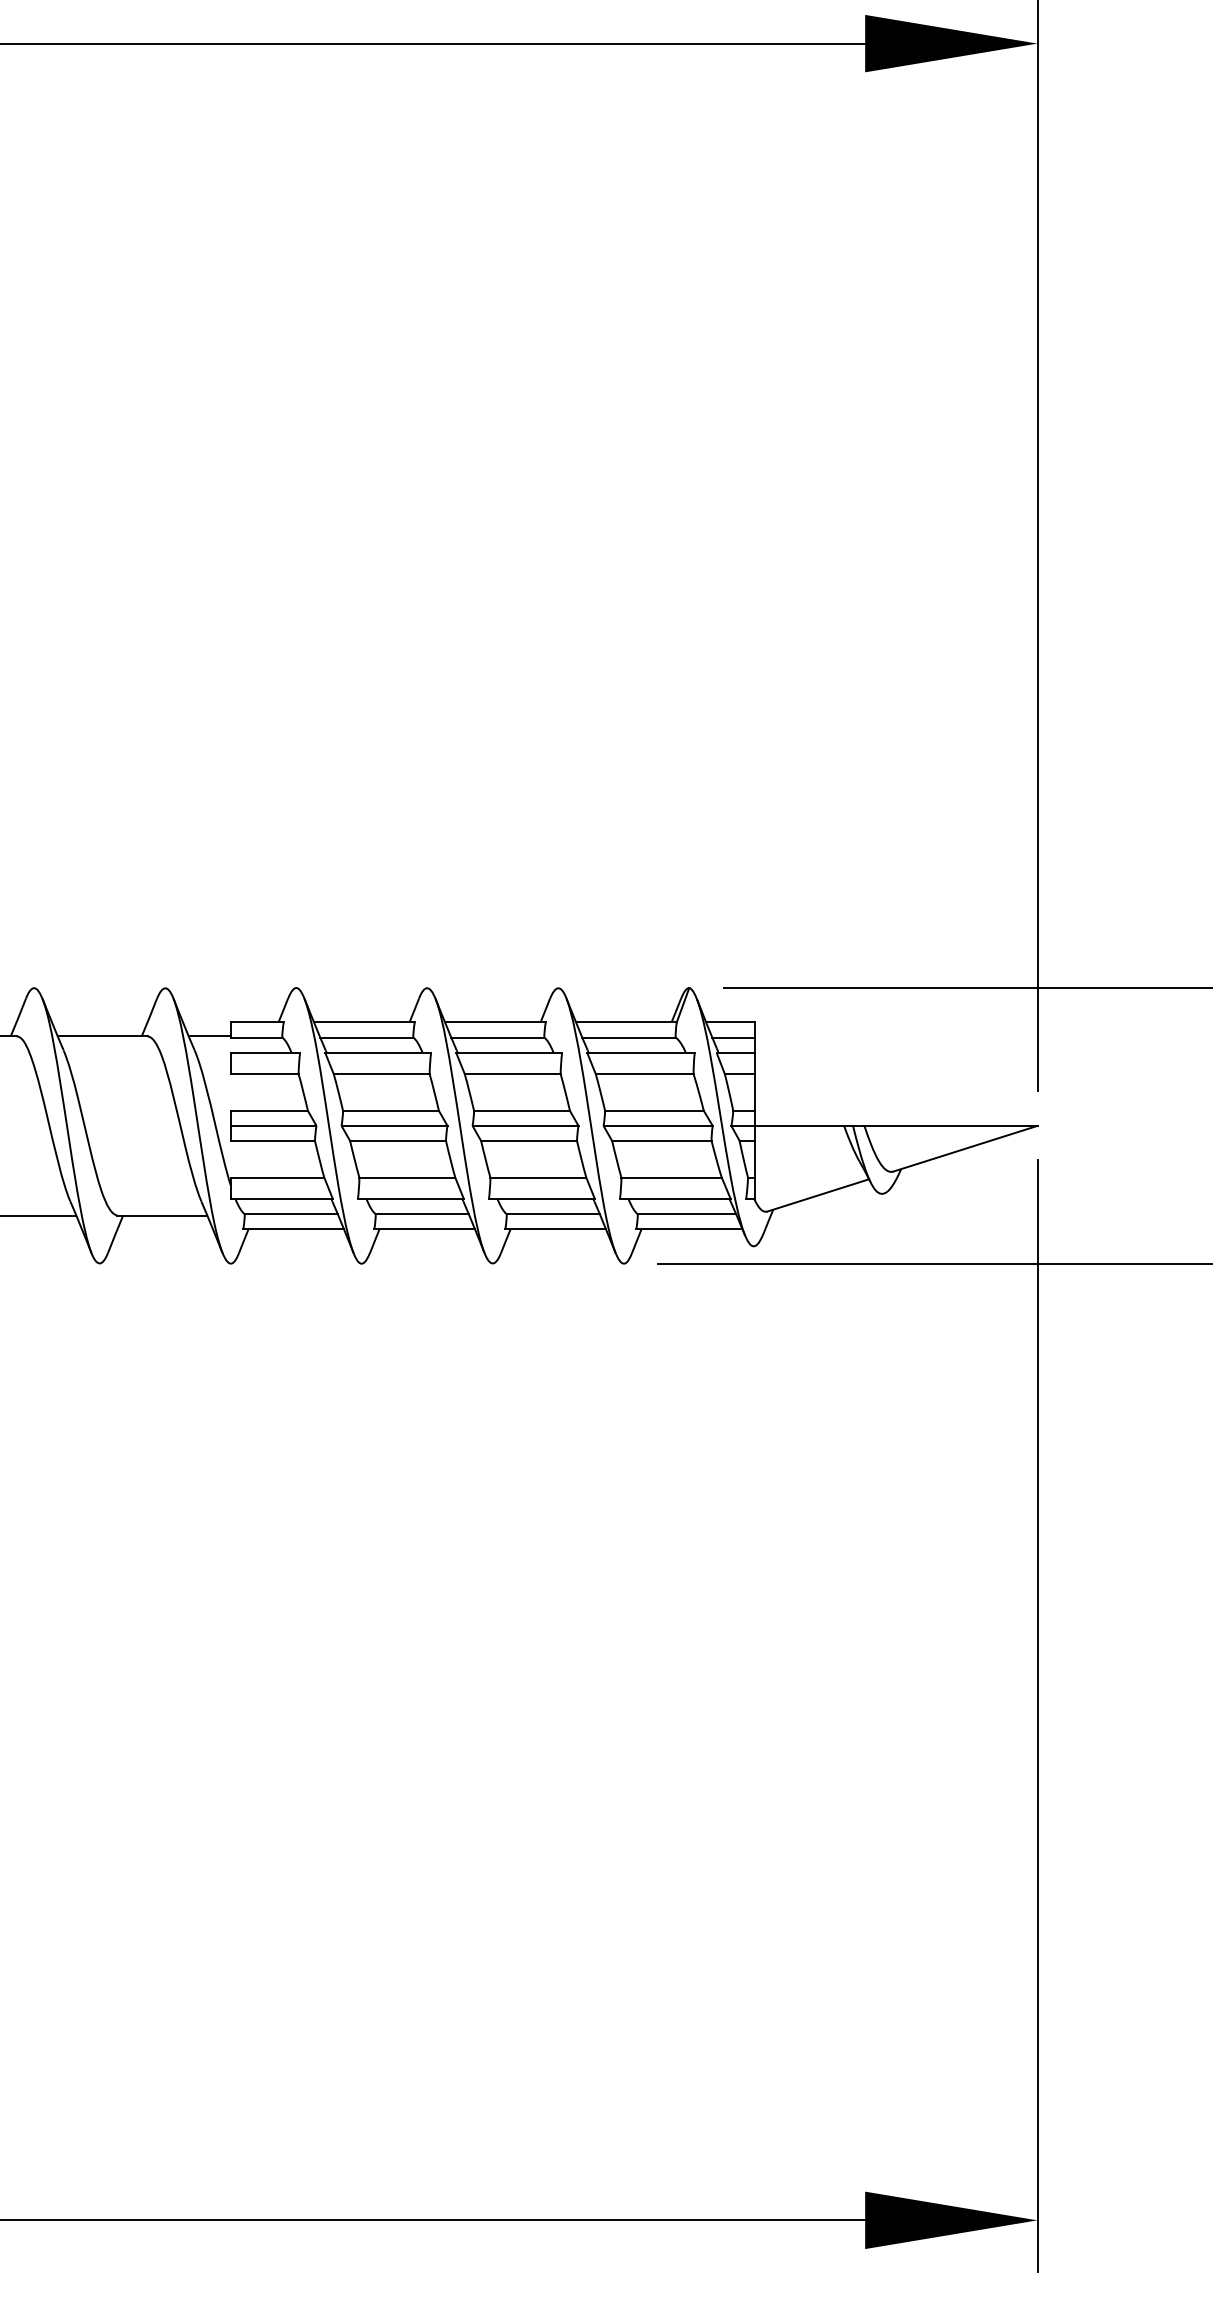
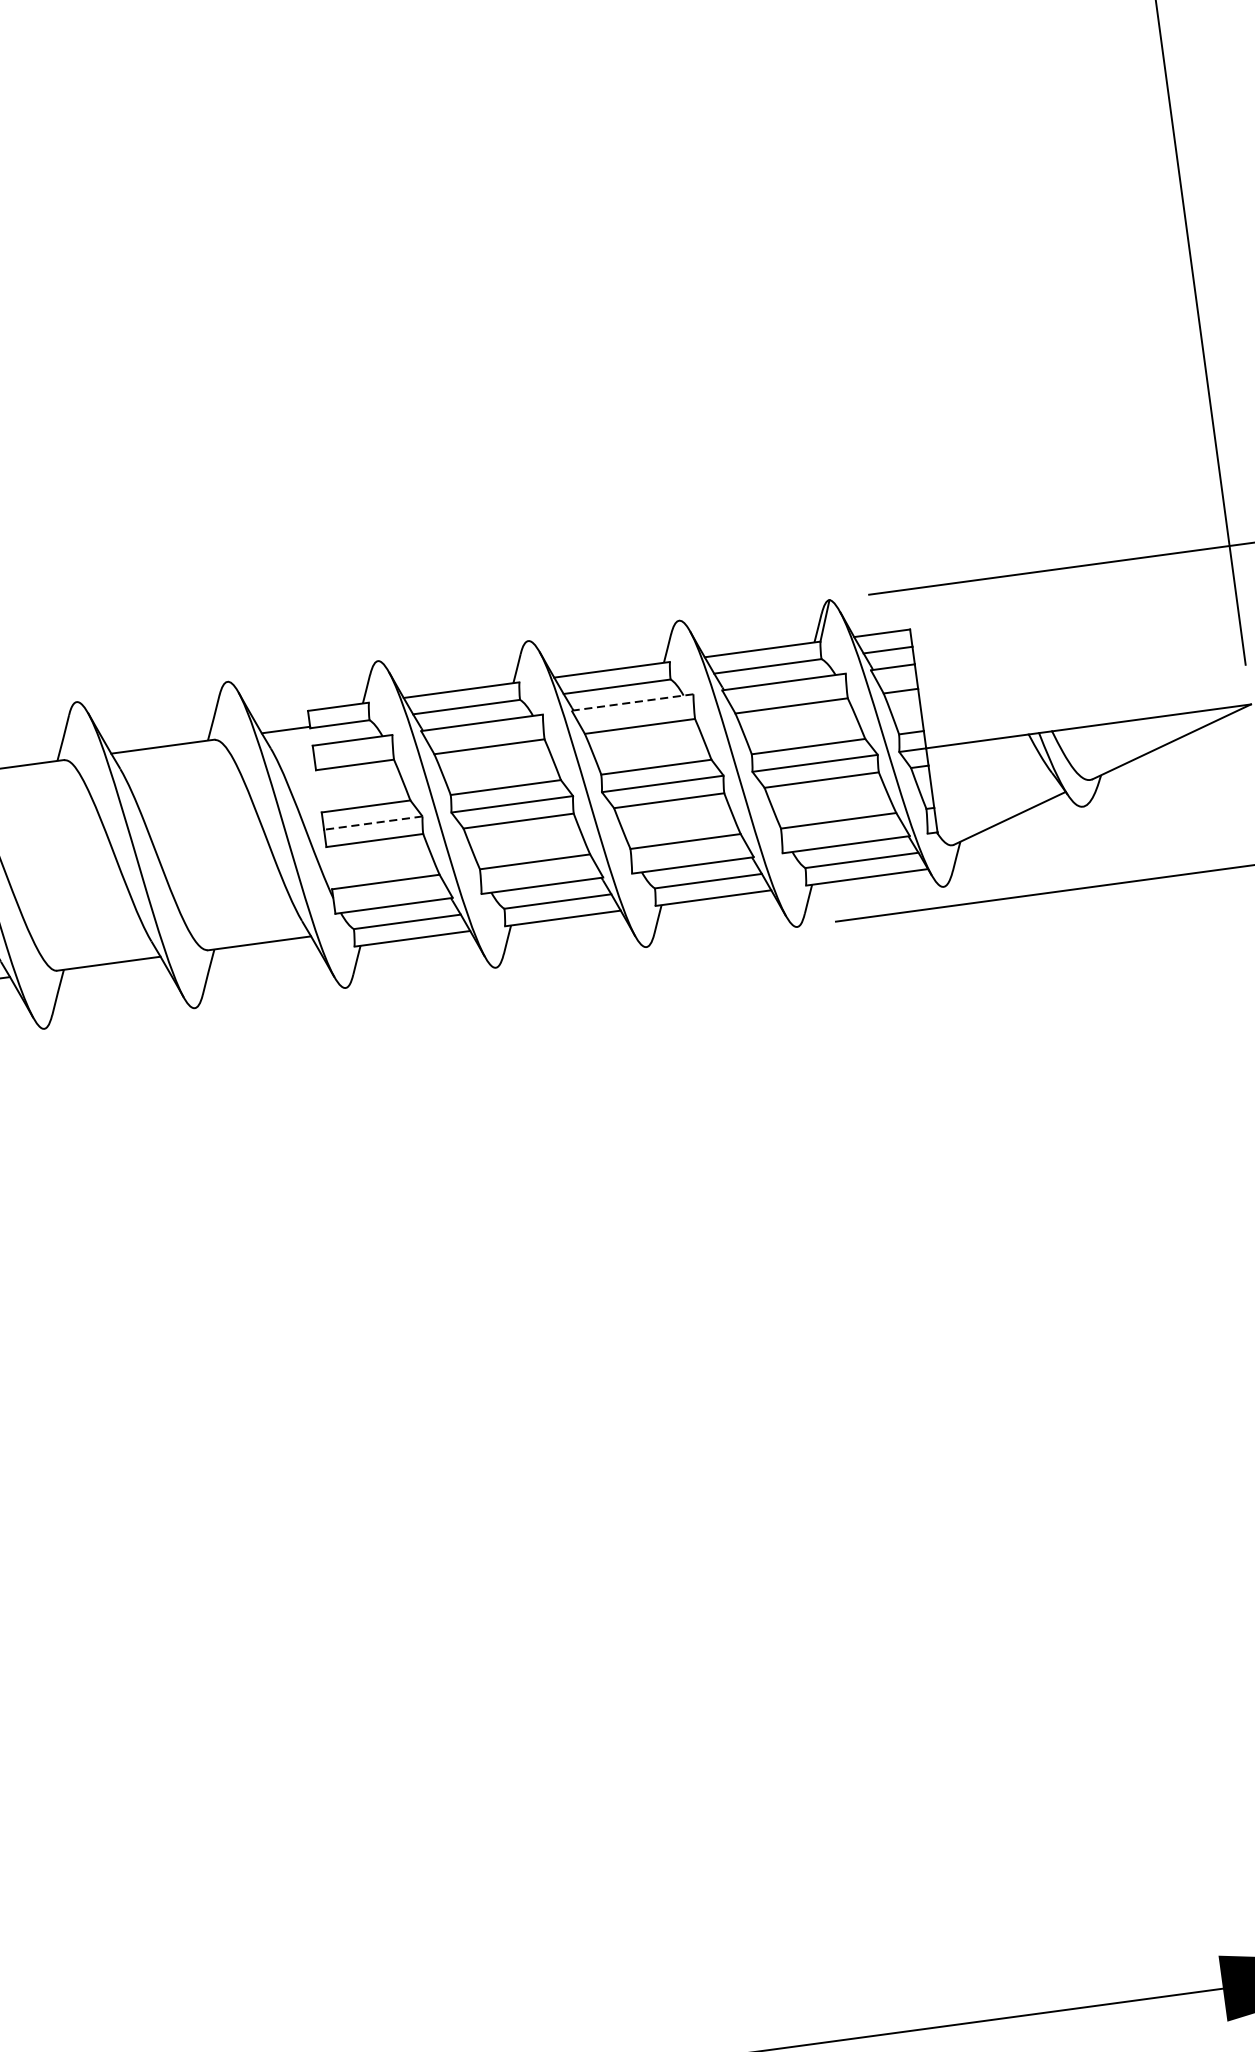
line: (509, 1052) -> (632, 702), solid -> dashed
line: (273, 1125) -> (373, 822), solid -> dashed

